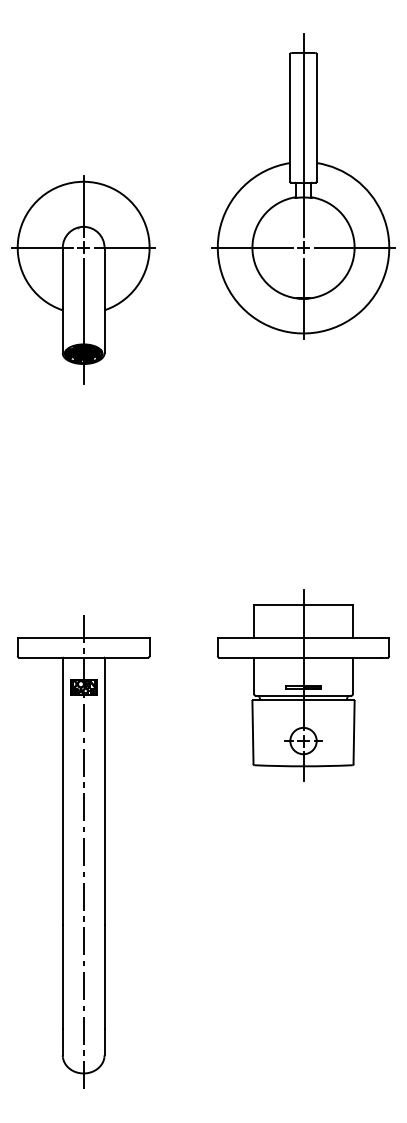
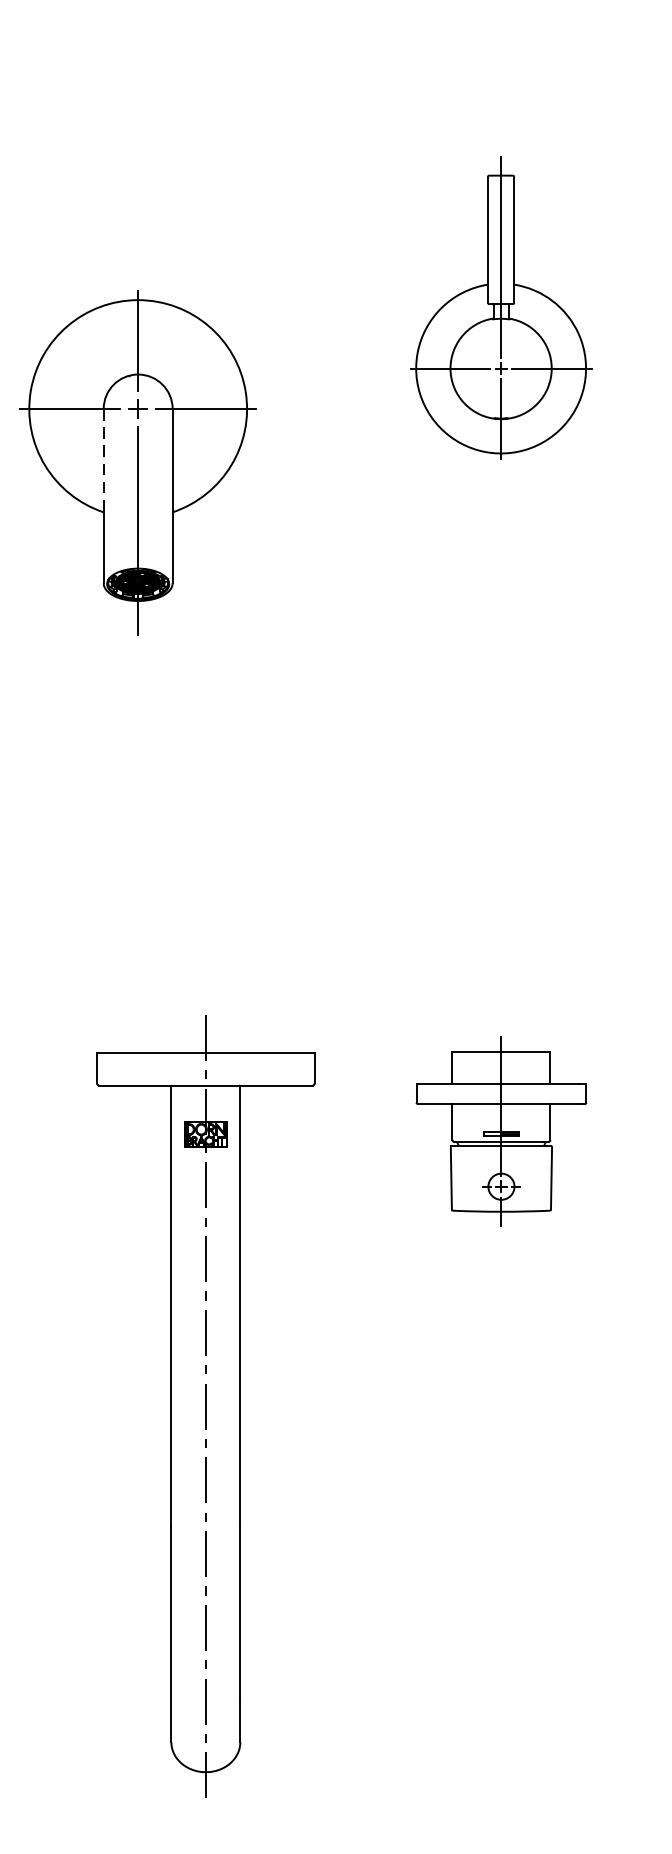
part: (303, 186) -> (501, 307), size x0.6
line: (62, 278) -> (103, 459), solid -> dashed
part: (303, 685) -> (501, 1131), size x0.6
part: (83, 851) -> (205, 1405), moved

